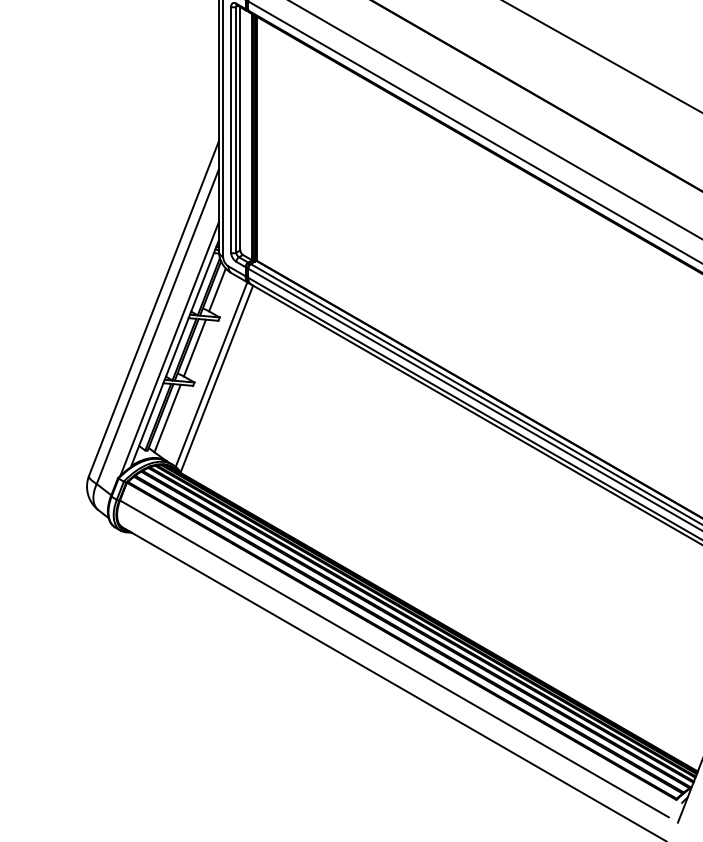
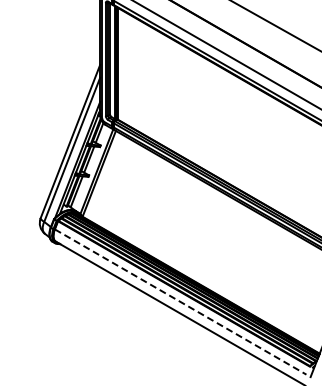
line: (396, 659) -> (181, 302), solid -> dashed

